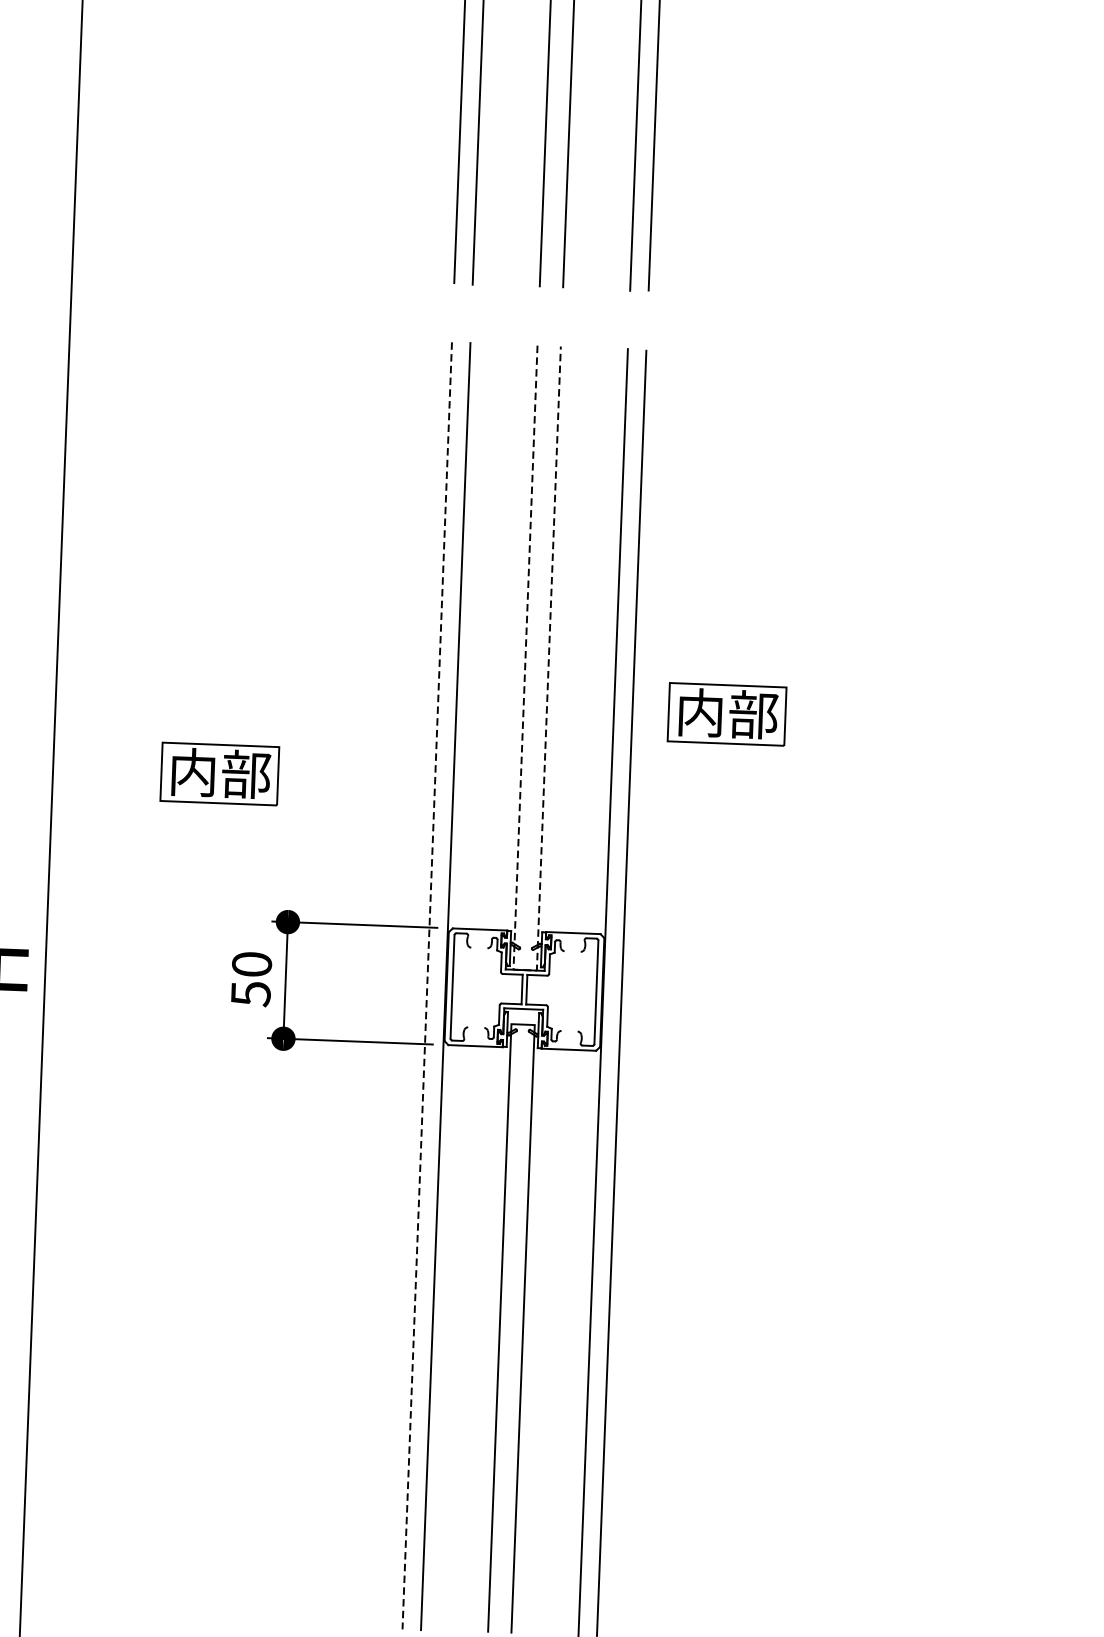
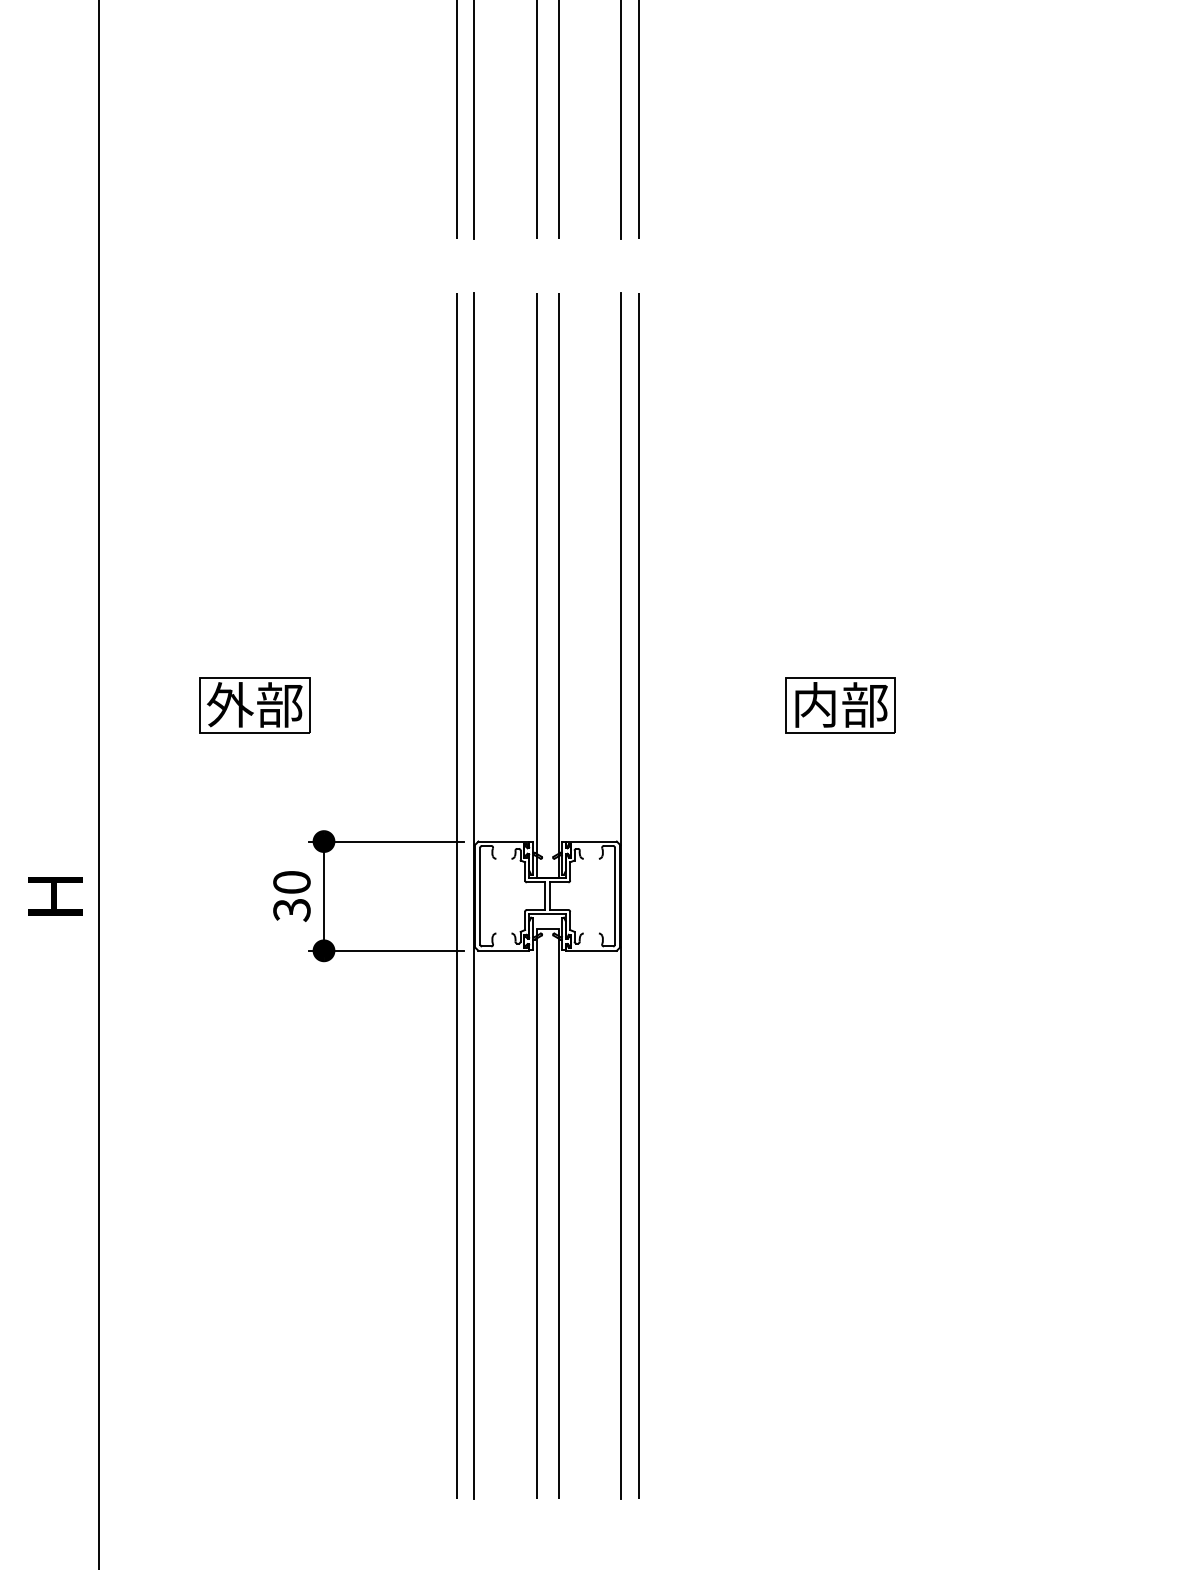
part: (727, 714) -> (840, 705), moved
text: (192, 771) -> (229, 704), 内部 -> 外部
line: (525, 969) -> (547, 877), dashed -> solid
line: (427, 986) -> (456, 896), dashed -> solid
text: (250, 993) -> (291, 909), 50 -> 30

